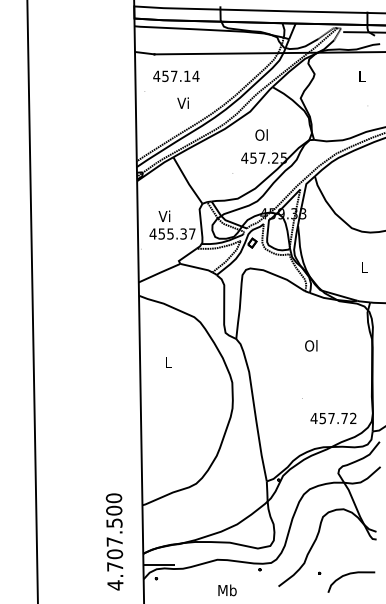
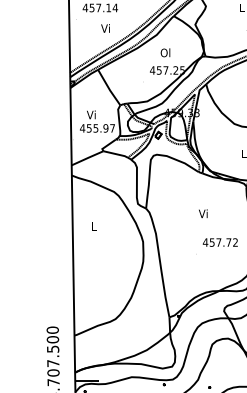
text: (183, 233) -> (105, 128), 455.37 -> 455.97
text: (311, 345) -> (203, 213), Ol -> Vi
text: (333, 418) -> (220, 242), moved

